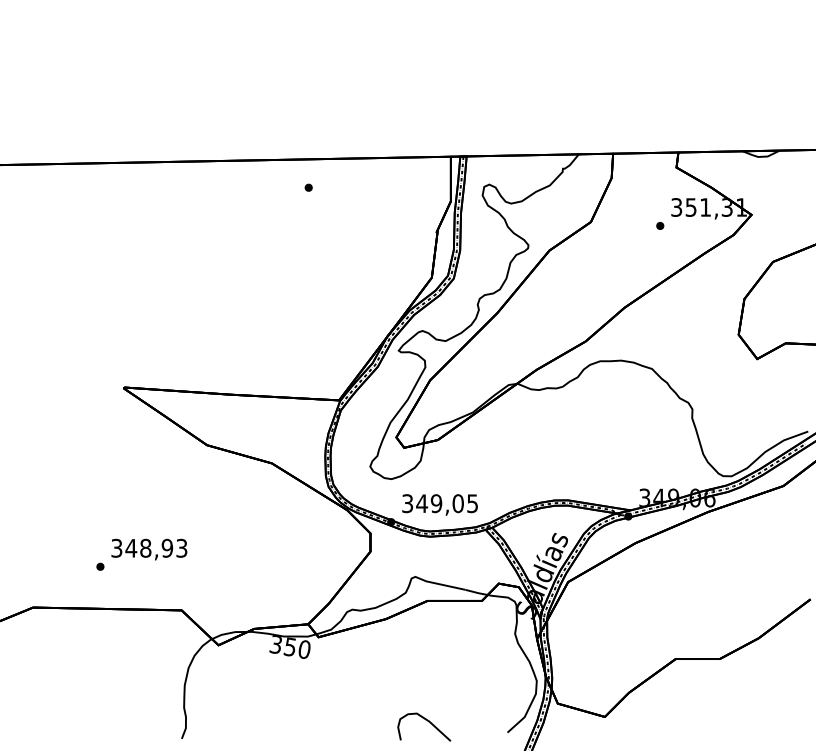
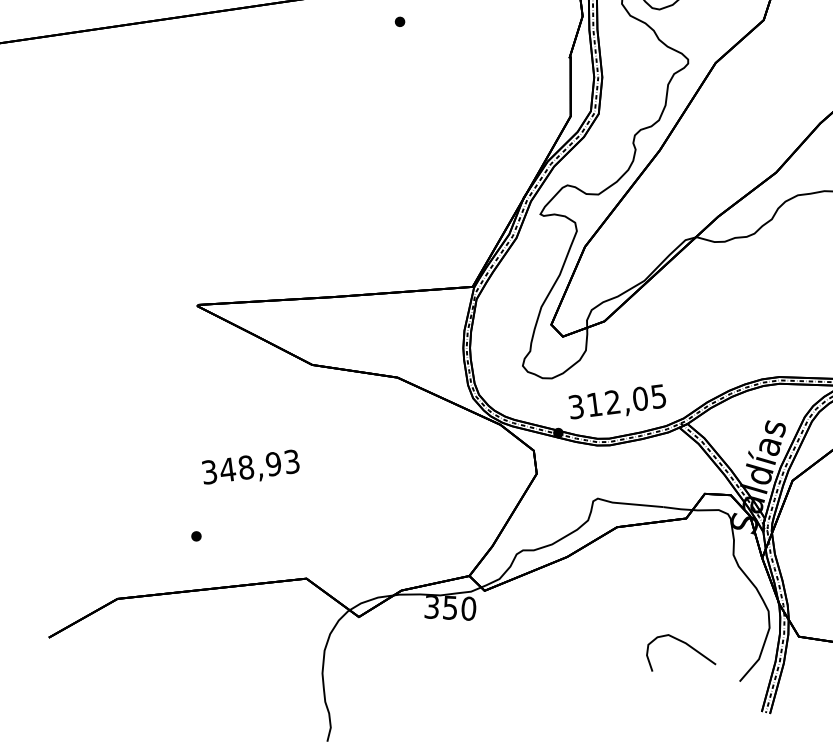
text: (429, 503) -> (603, 403), 349,05 -> 312,05
text: (149, 549) -> (251, 468), moved
curve: (428, 722) -> (684, 644), moved

